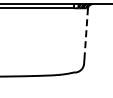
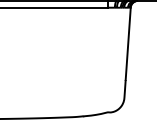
line: (86, 30) -> (128, 43), dashed -> solid

